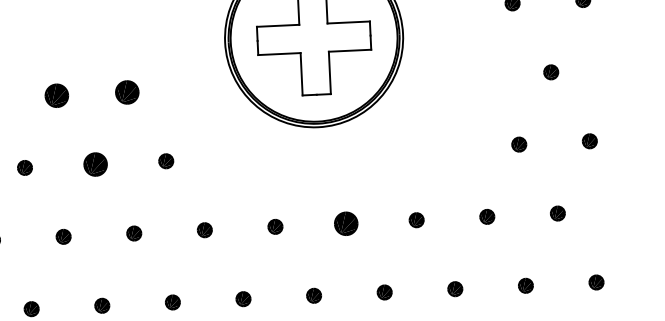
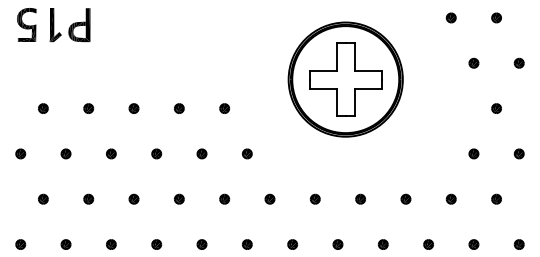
part: (127, 92) -> (224, 108), size x0.62
part: (57, 95) -> (179, 108), size x0.62
part: (94, 163) -> (201, 153), size x0.62
part: (345, 222) -> (360, 198), size x0.62

